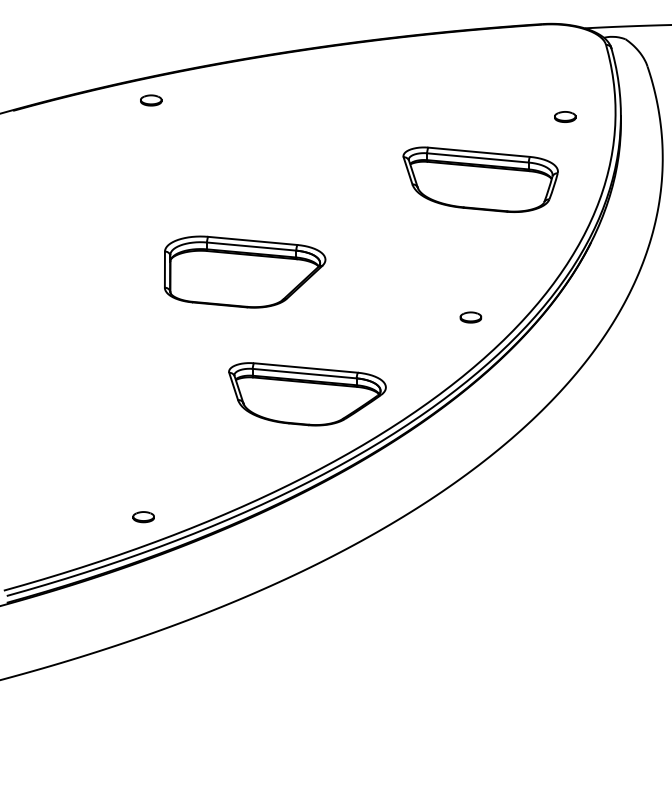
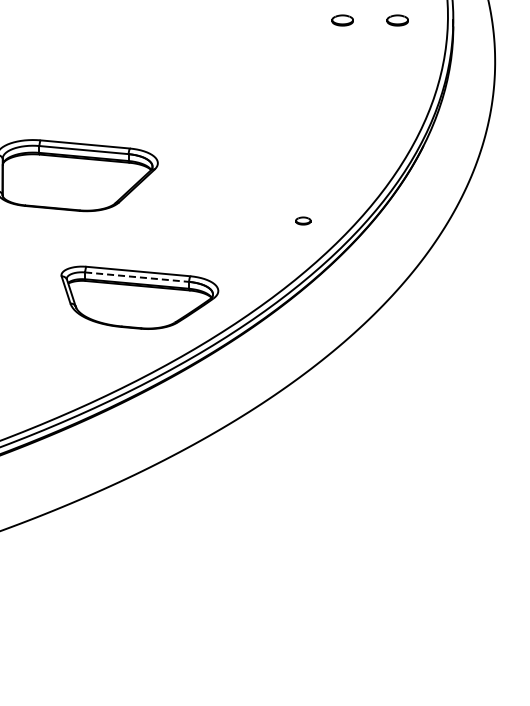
part: (510, 116) -> (342, 20), added
part: (480, 179) -> (312, 83), removed
part: (470, 317) -> (302, 221), size x0.7
line: (305, 373) -> (137, 277), solid -> dashed

